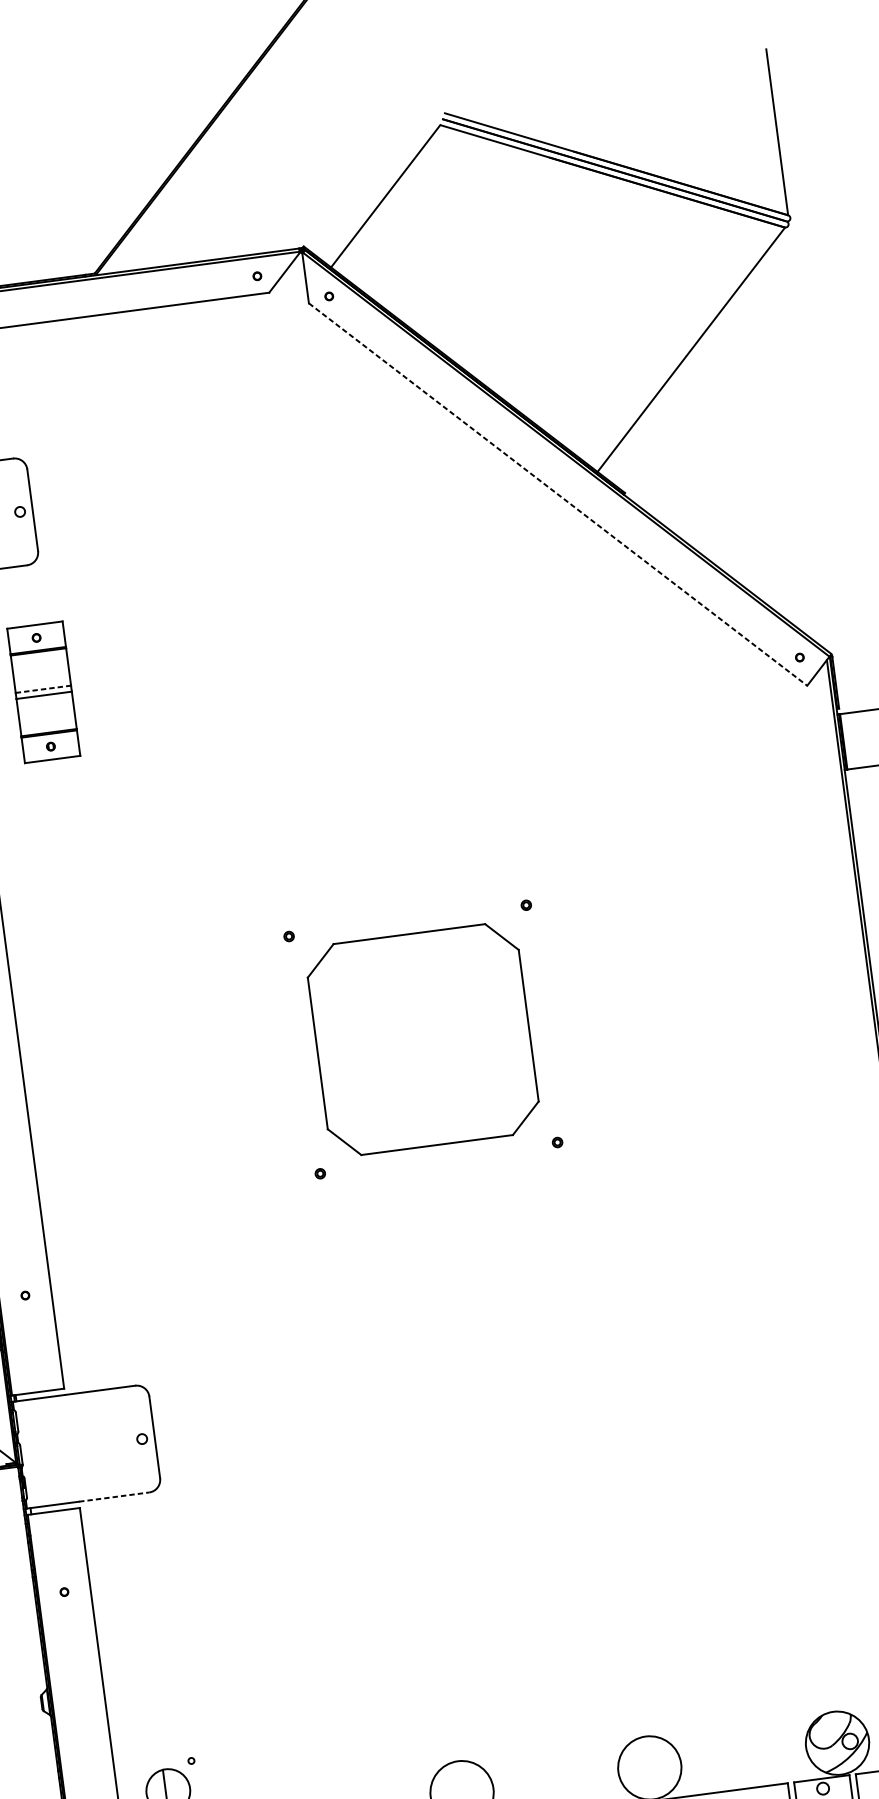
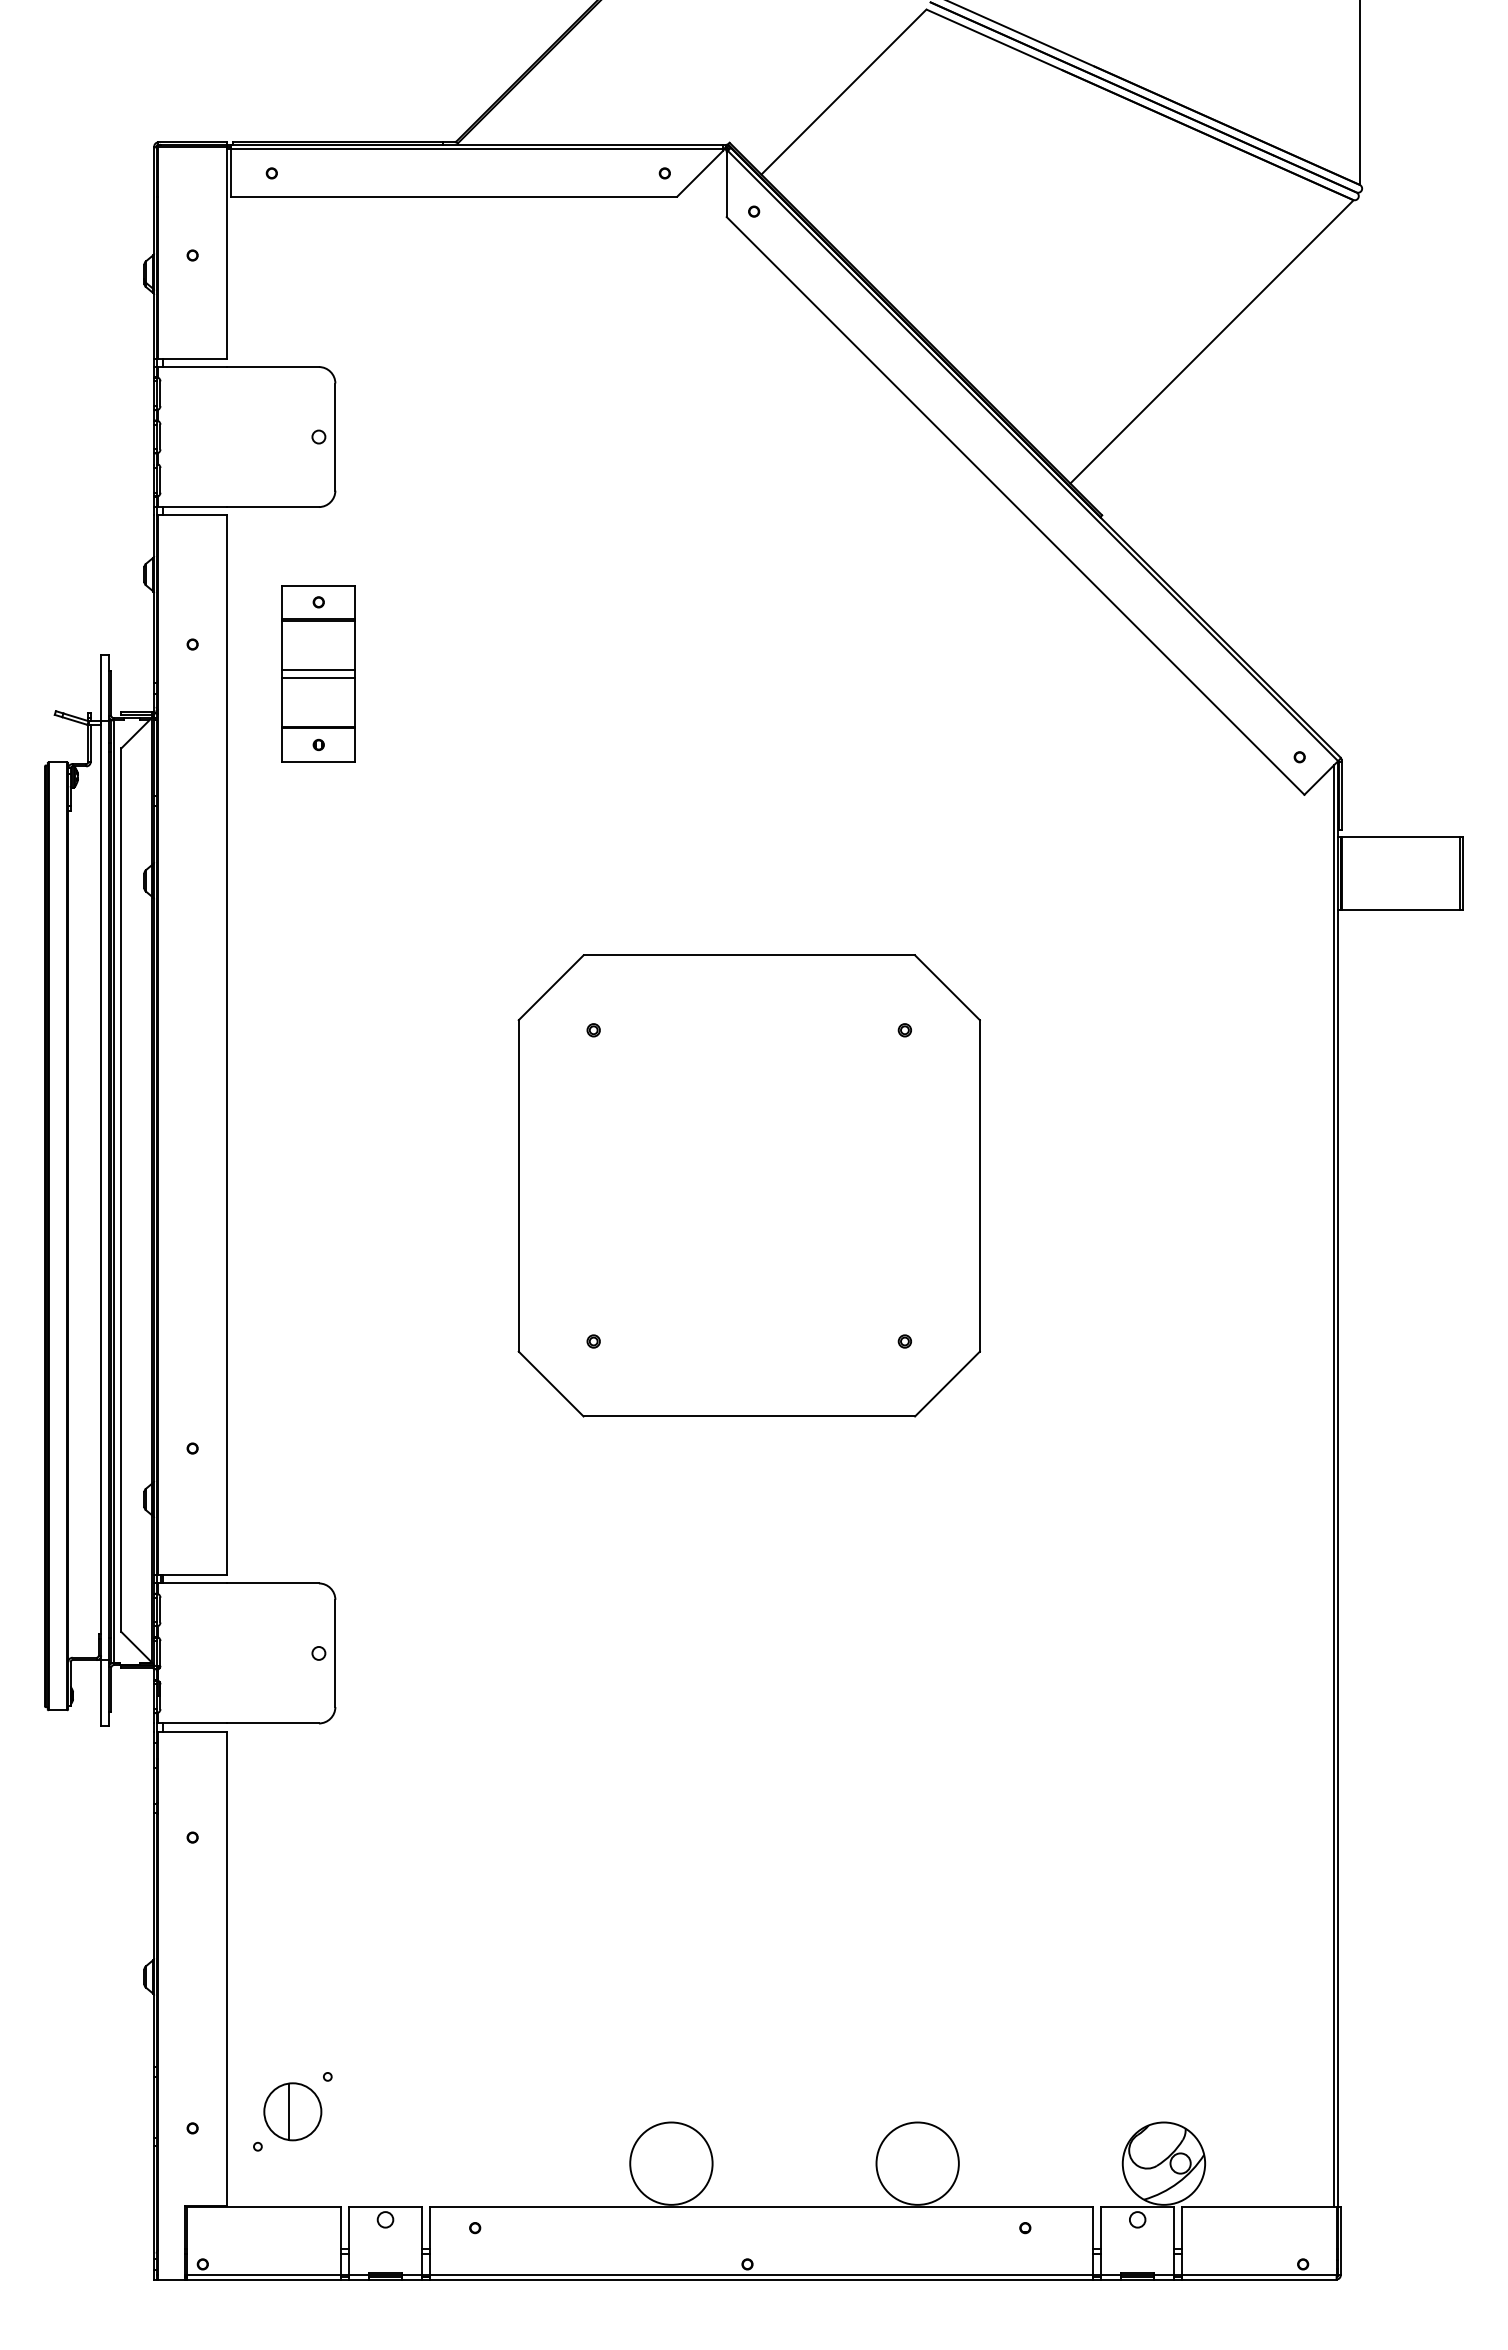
line: (557, 494) -> (1015, 505), dashed -> solid
line: (43, 689) -> (319, 669), dashed -> solid
part: (422, 1039) -> (748, 1185), size x1.67
line: (114, 1497) -> (273, 1723), dashed -> solid

